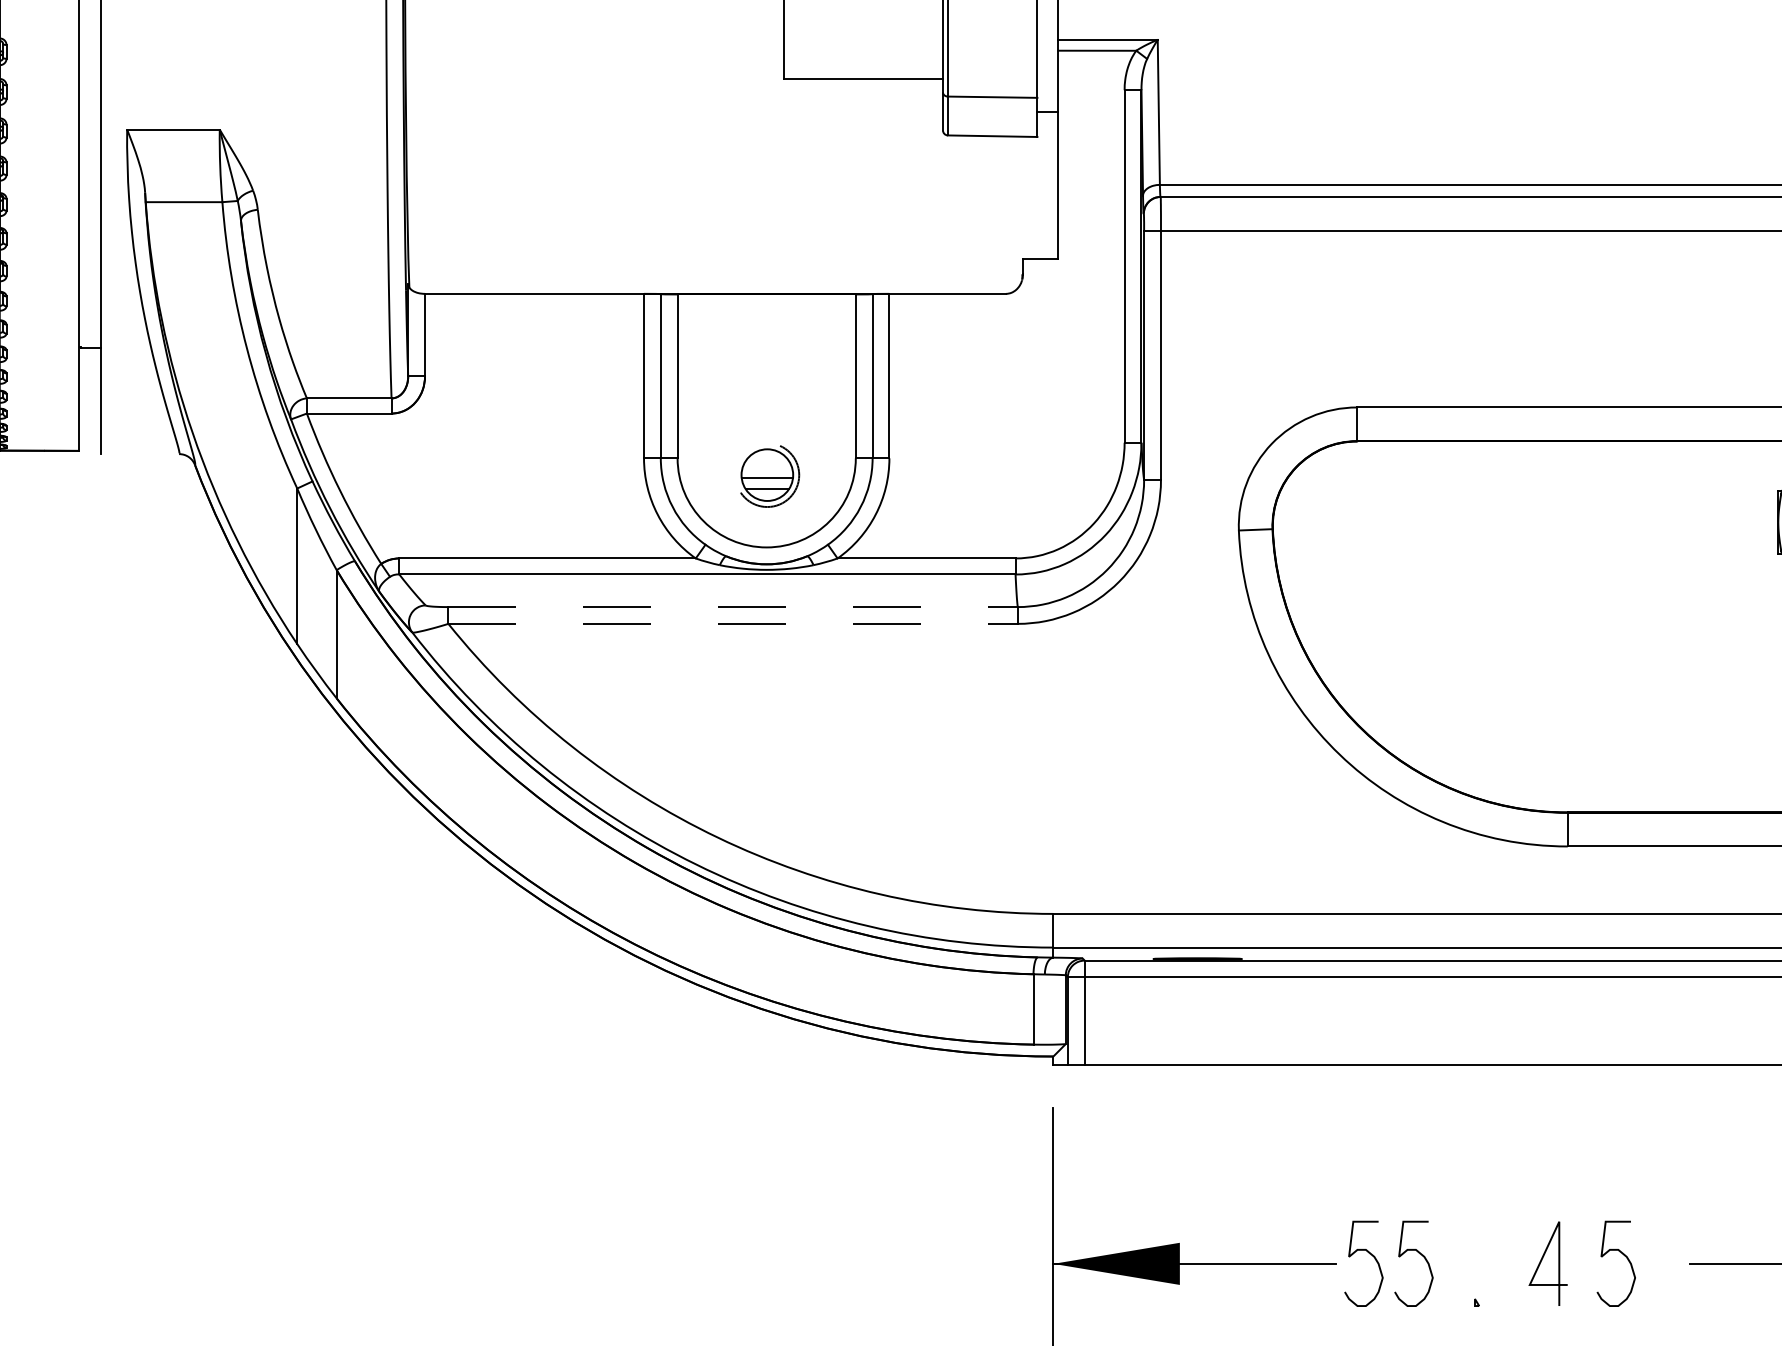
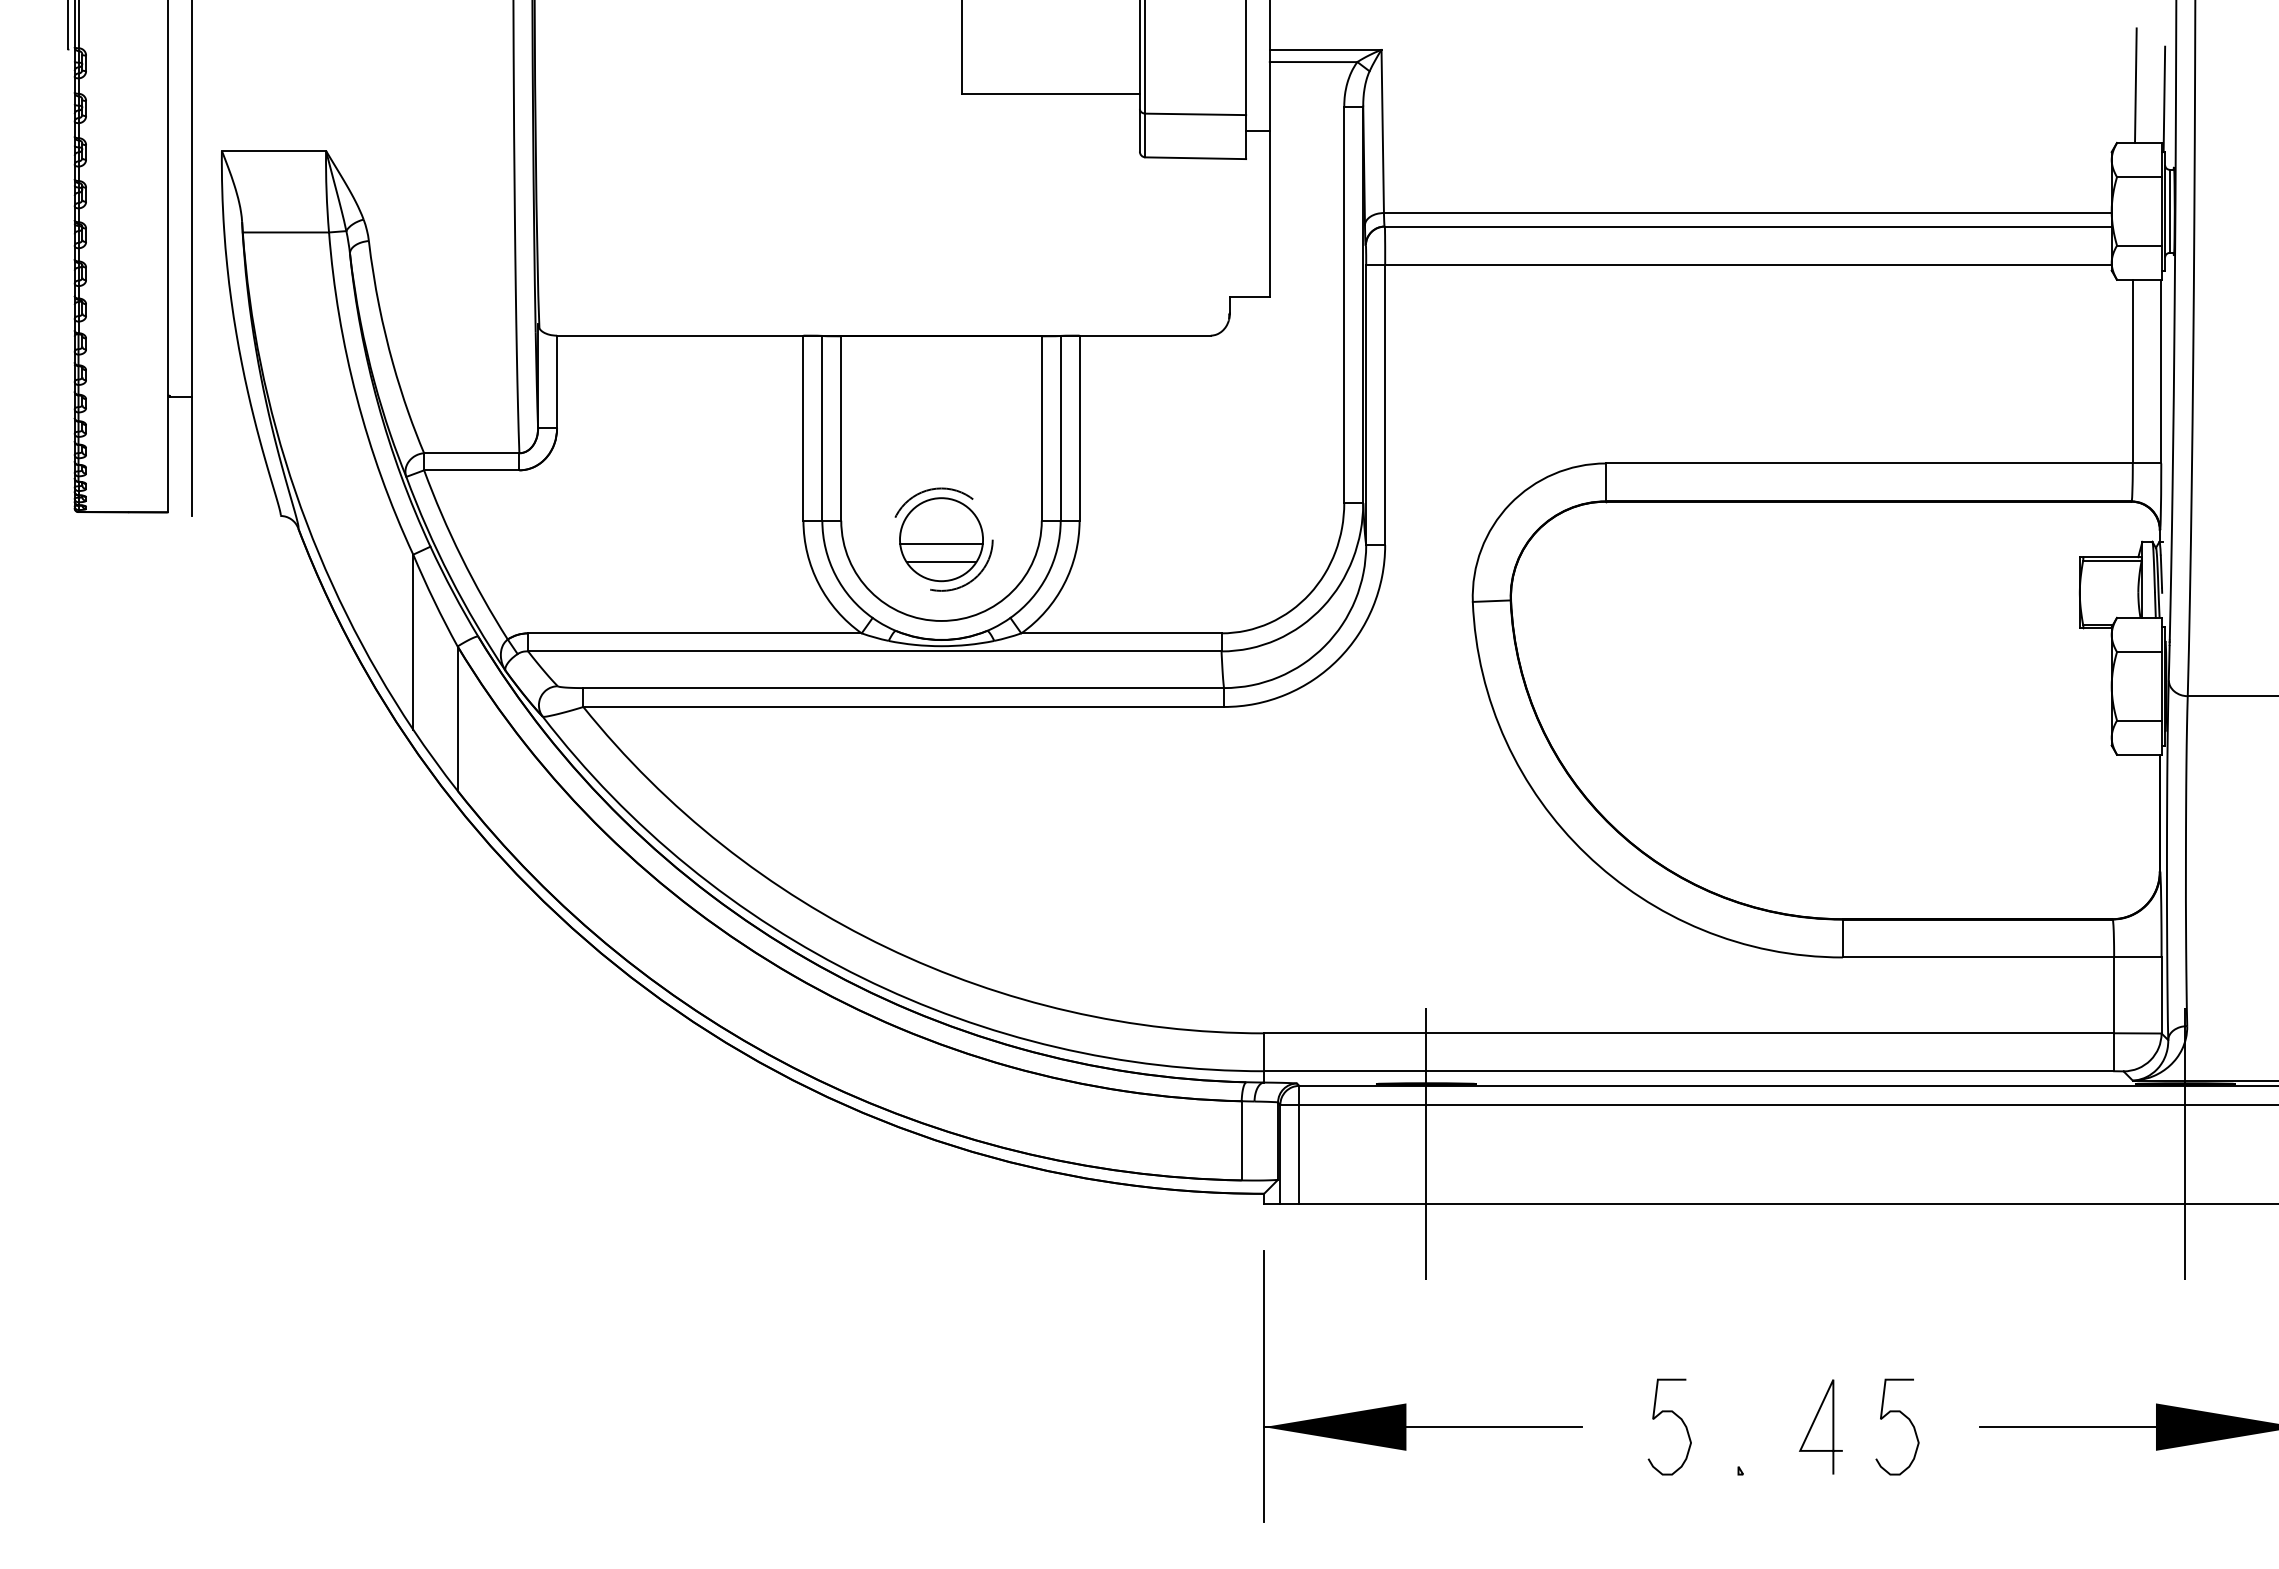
part: (768, 475) -> (943, 539), size x1.43
line: (733, 607) -> (904, 688), dashed -> solid
line: (733, 623) -> (904, 706), dashed -> solid
line: (1197, 1011) -> (1426, 1143), added
curve: (1371, 1255) -> (1621, 1417), removed

